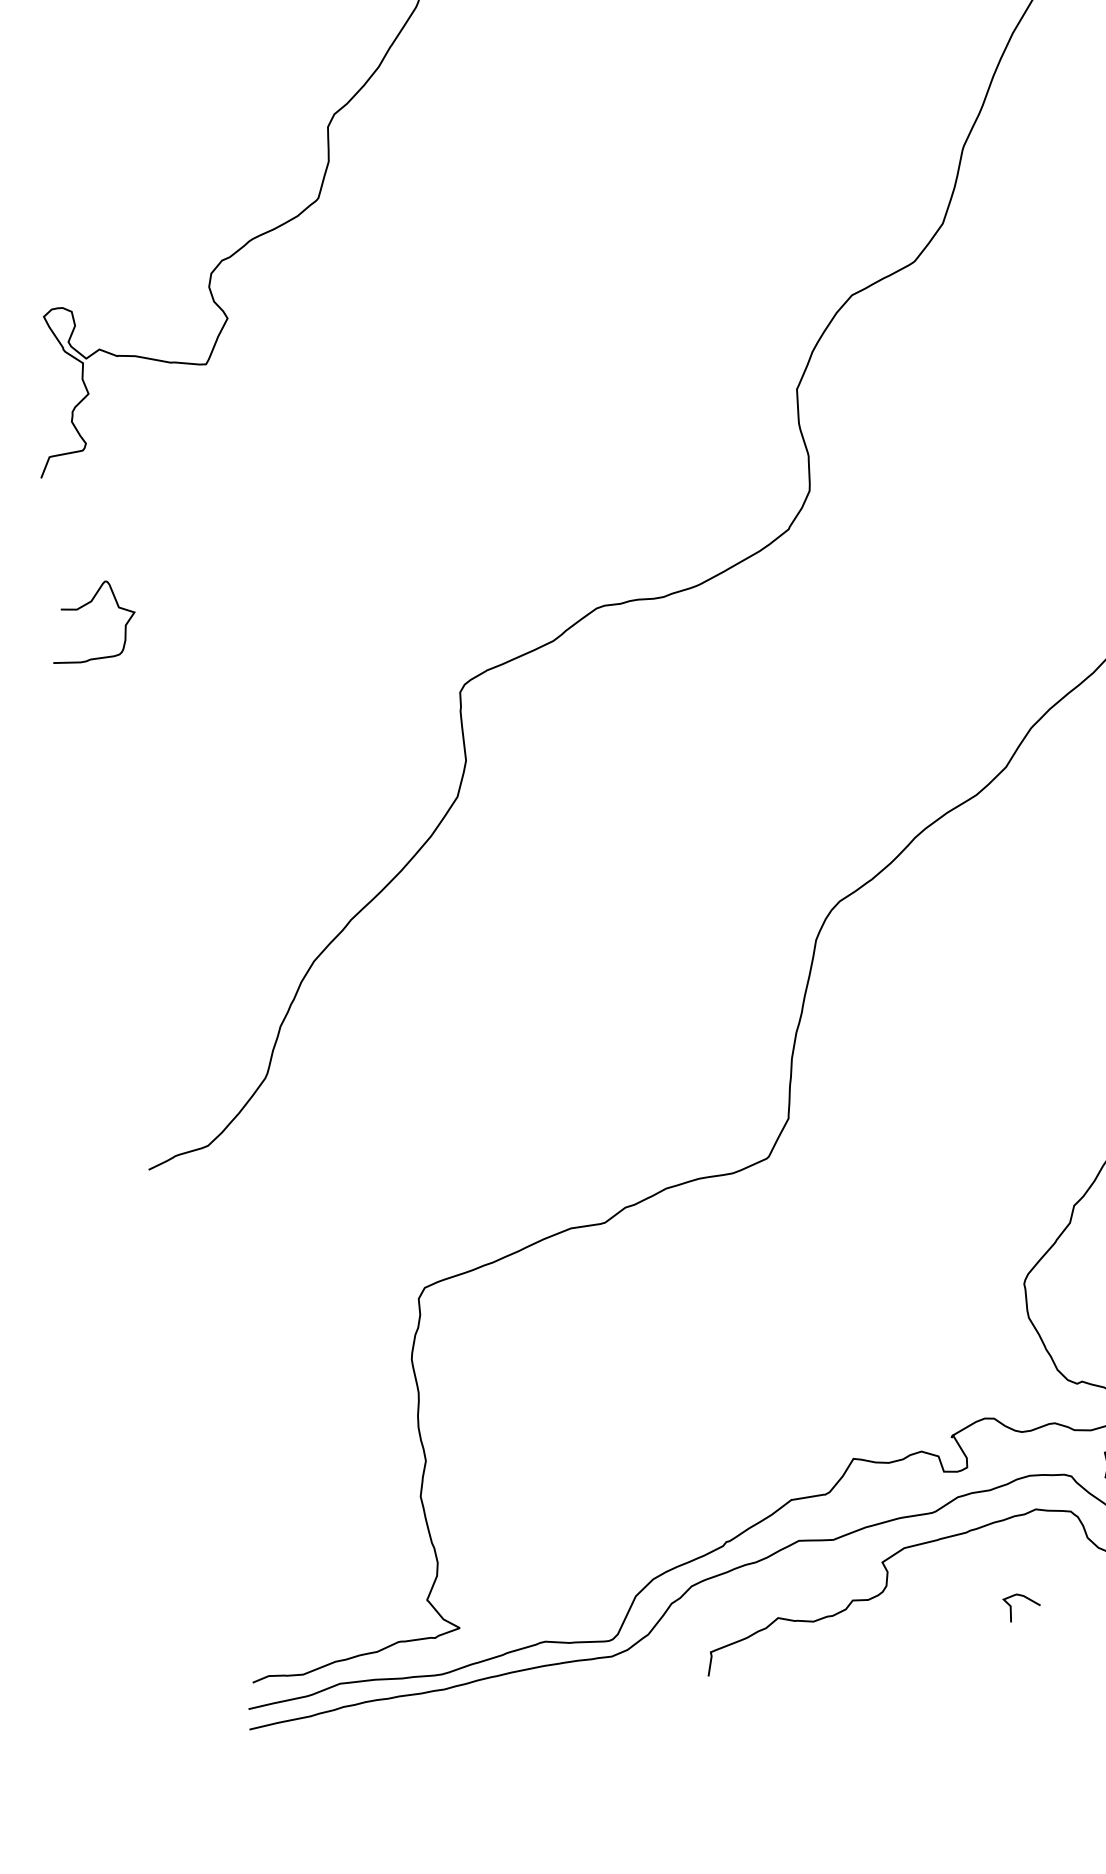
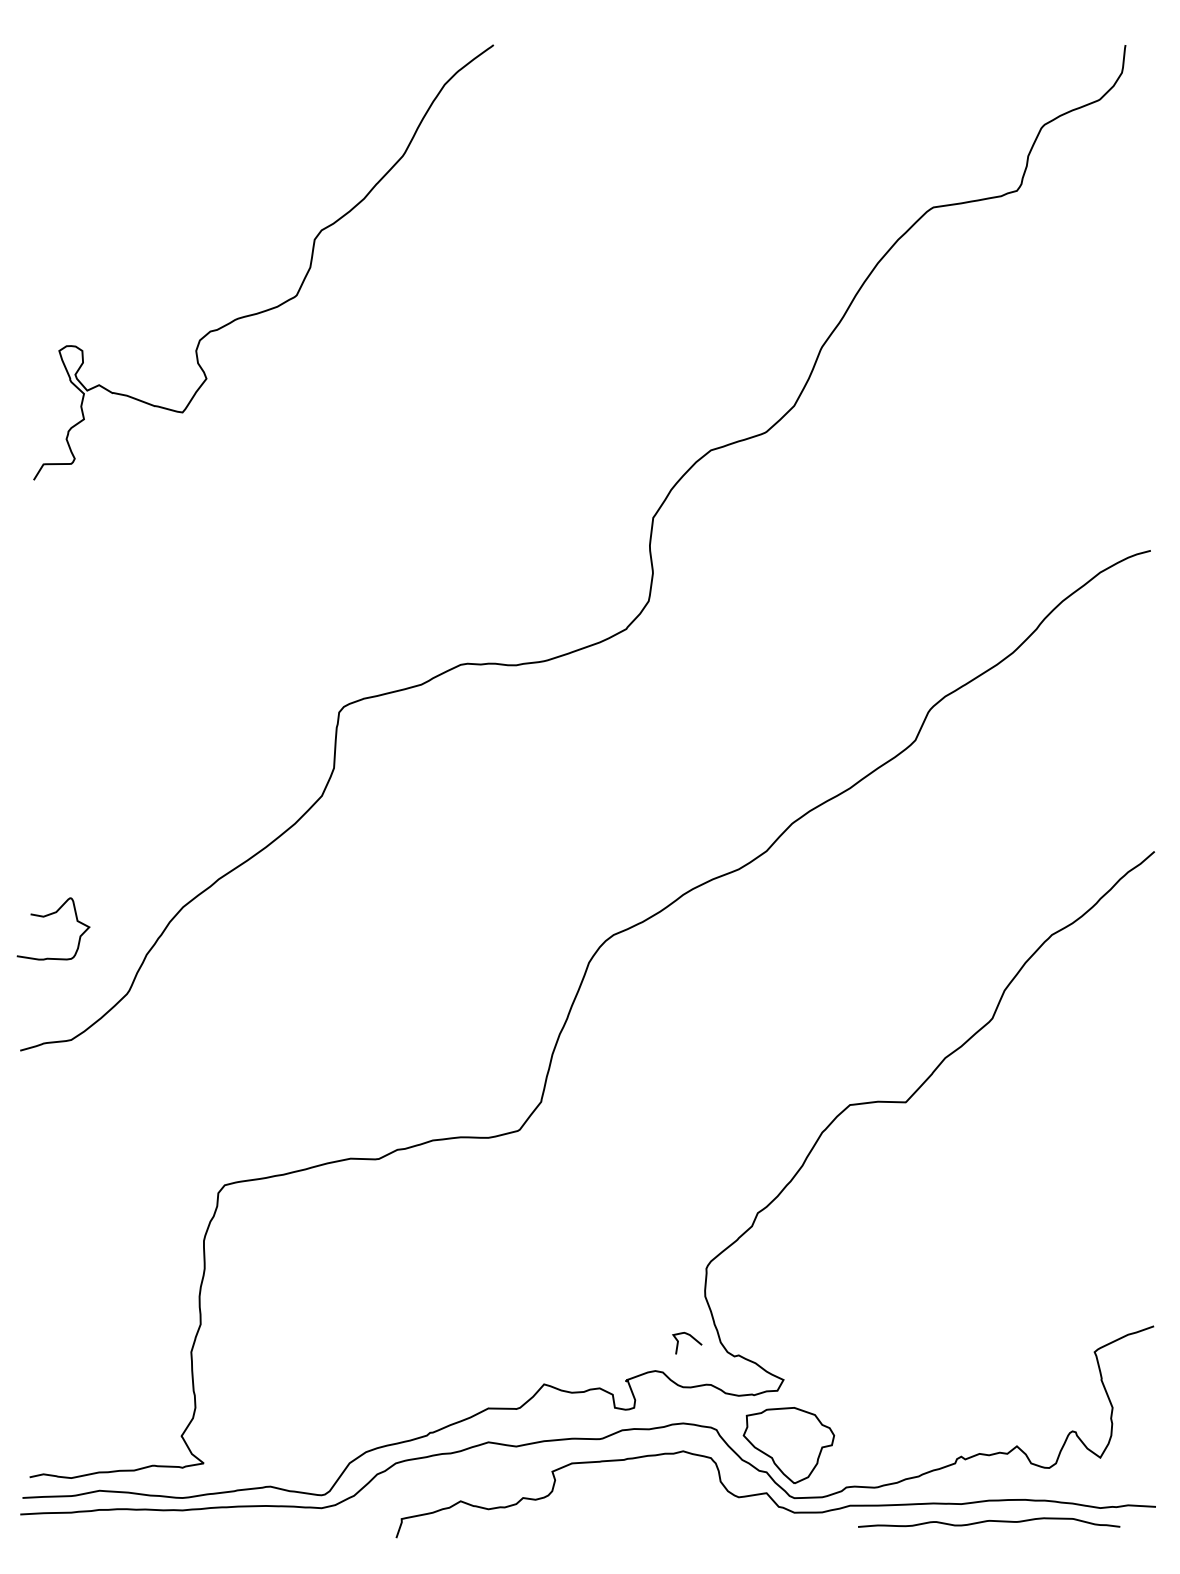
curve: (85, 606) -> (50, 915), moved
curve: (1027, 1599) -> (692, 1338), moved

